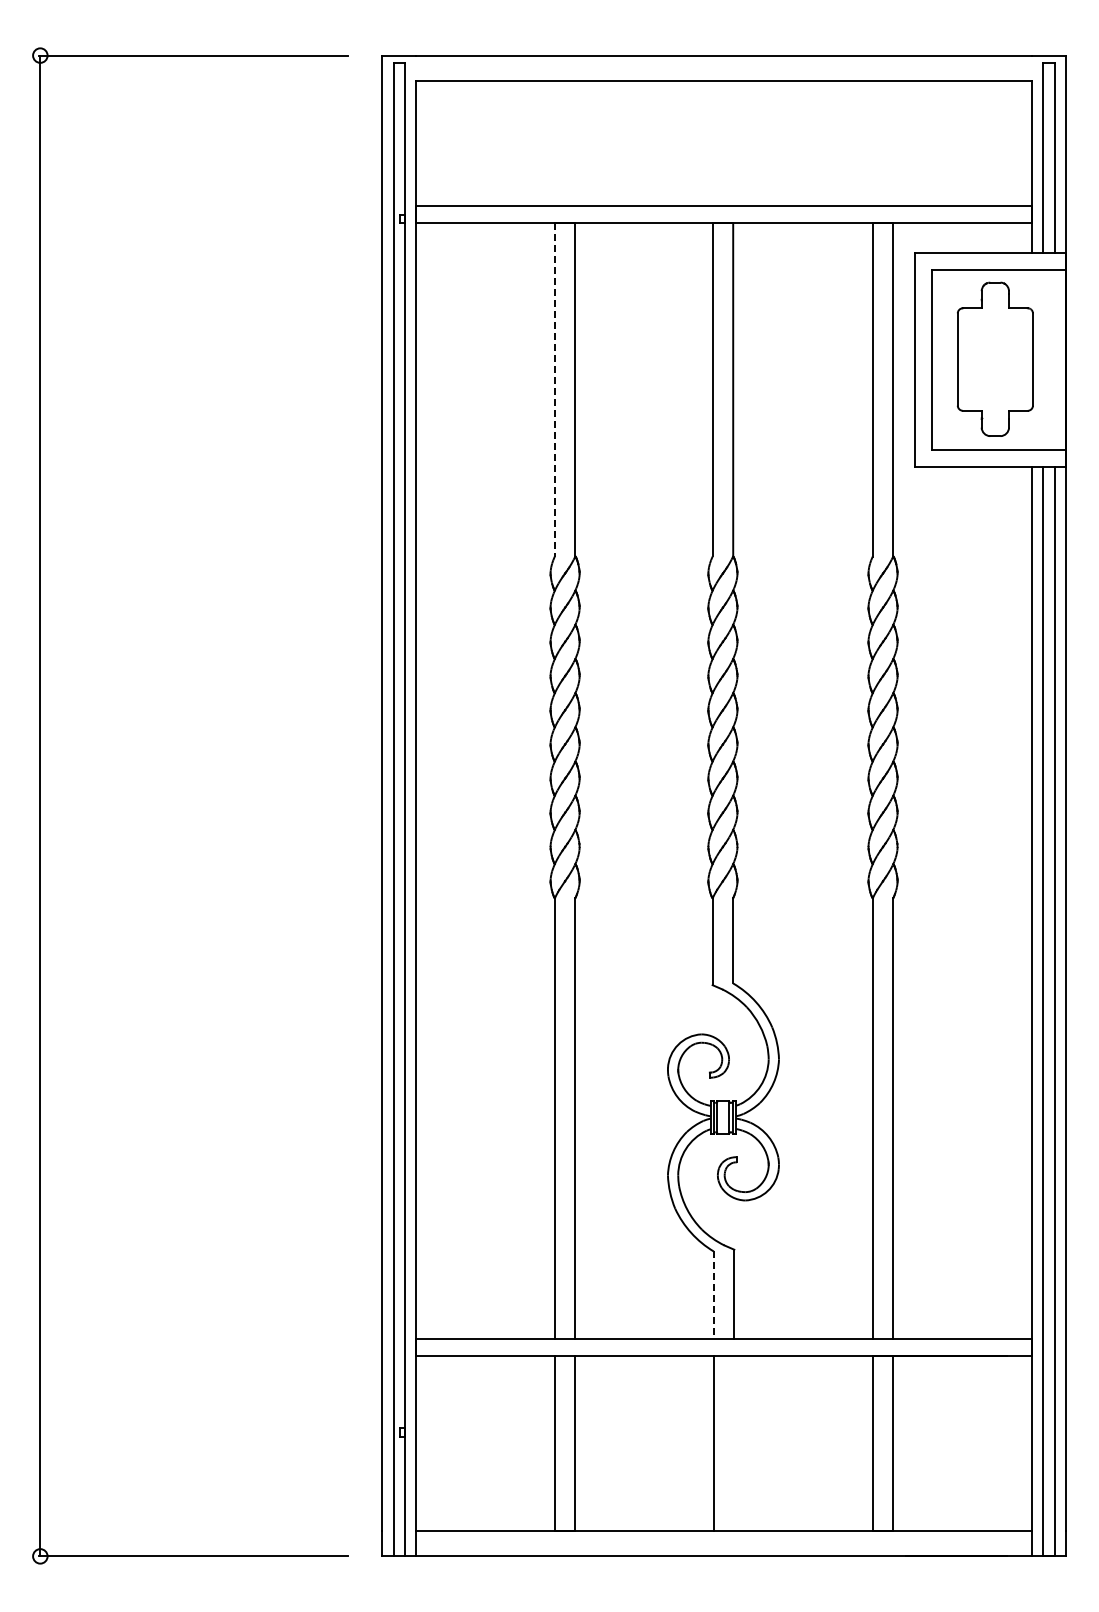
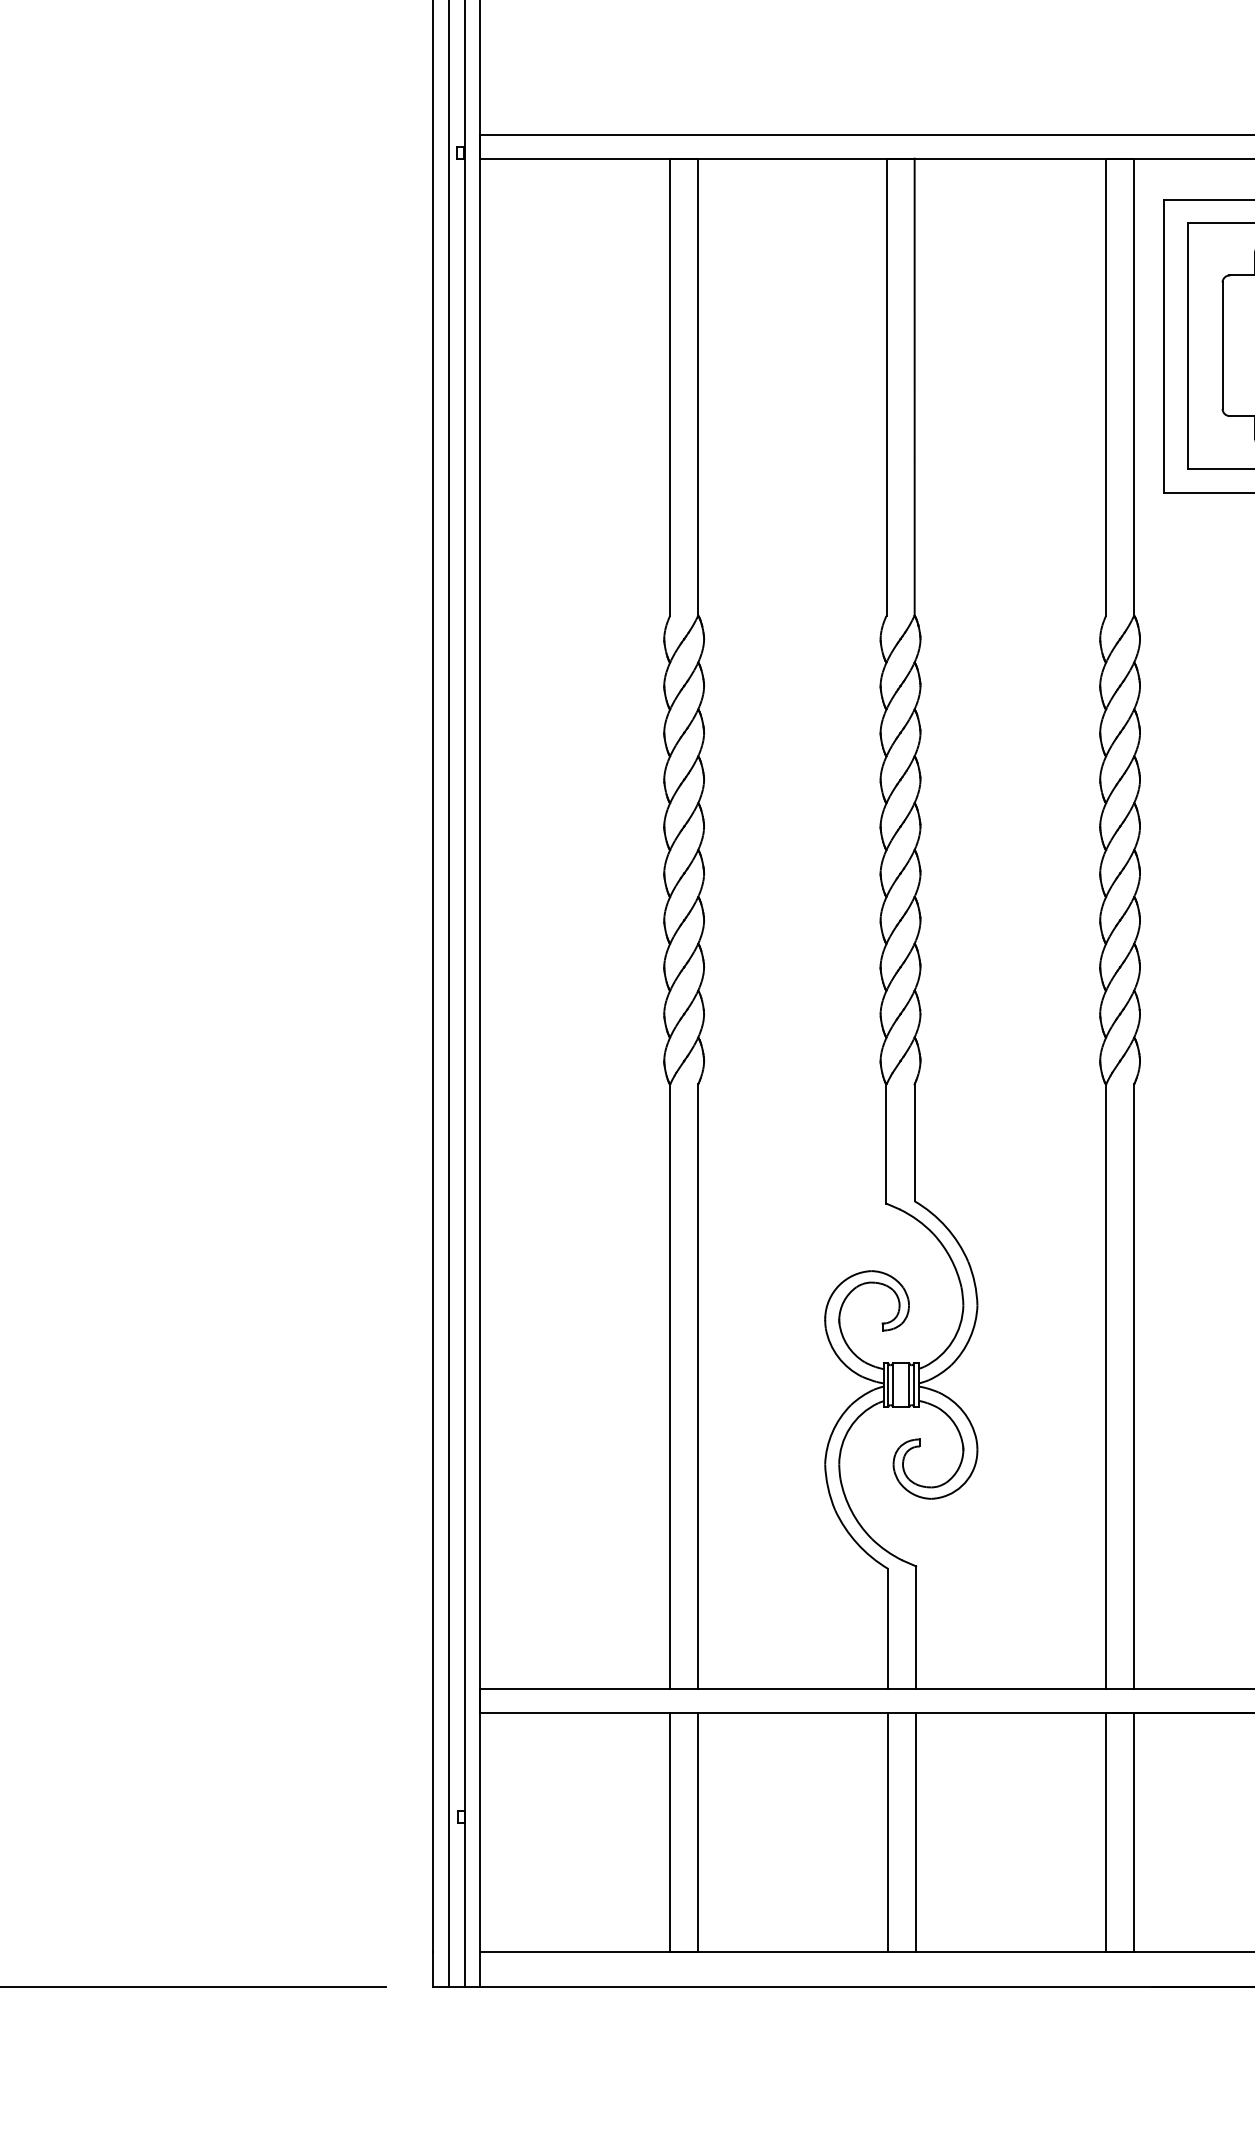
line: (554, 389) -> (669, 386), dashed -> solid
line: (713, 1295) -> (887, 1629), dashed -> solid
line: (734, 1443) -> (916, 1832), added

